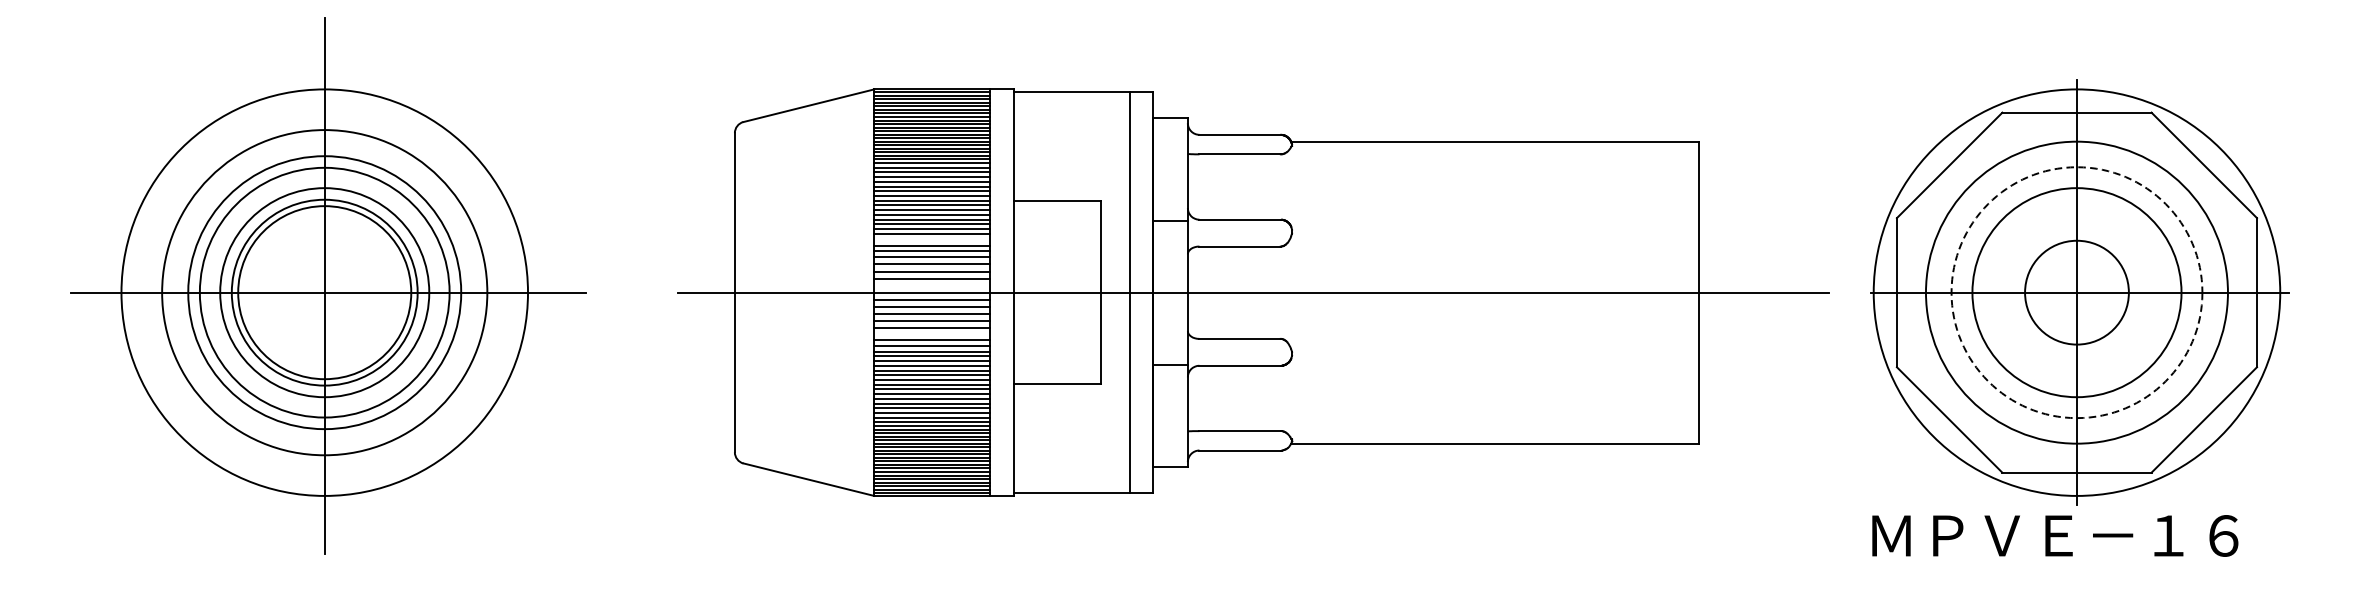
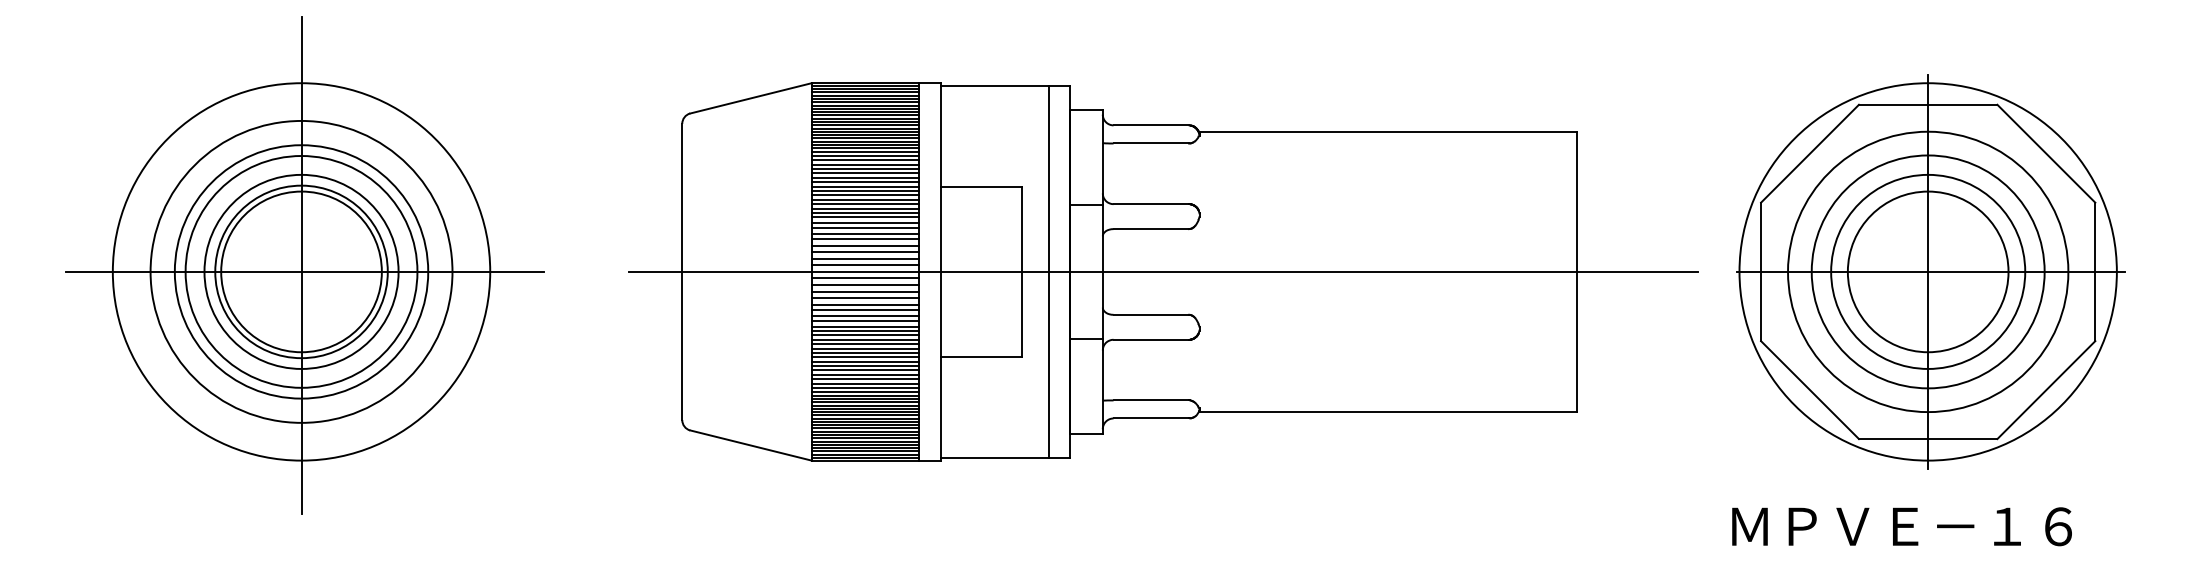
line: (932, 239) -> (865, 222), added
line: (932, 285) -> (865, 265), added
circle: (2076, 292) -> (1927, 271), dashed -> solid
circle: (2076, 292) -> (1927, 271), size x1.67
line: (932, 334) -> (865, 310), added
text: (2054, 535) -> (1901, 526), moved

